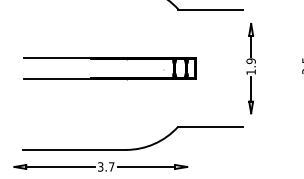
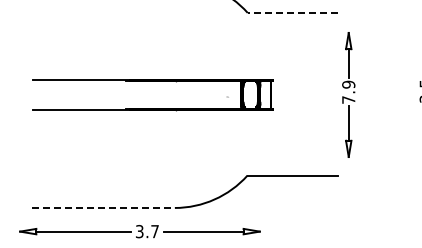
line: (210, 9) -> (292, 12), solid -> dashed
text: (250, 71) -> (348, 99), 1.9 -> 7.9
line: (74, 149) -> (103, 207), solid -> dashed

